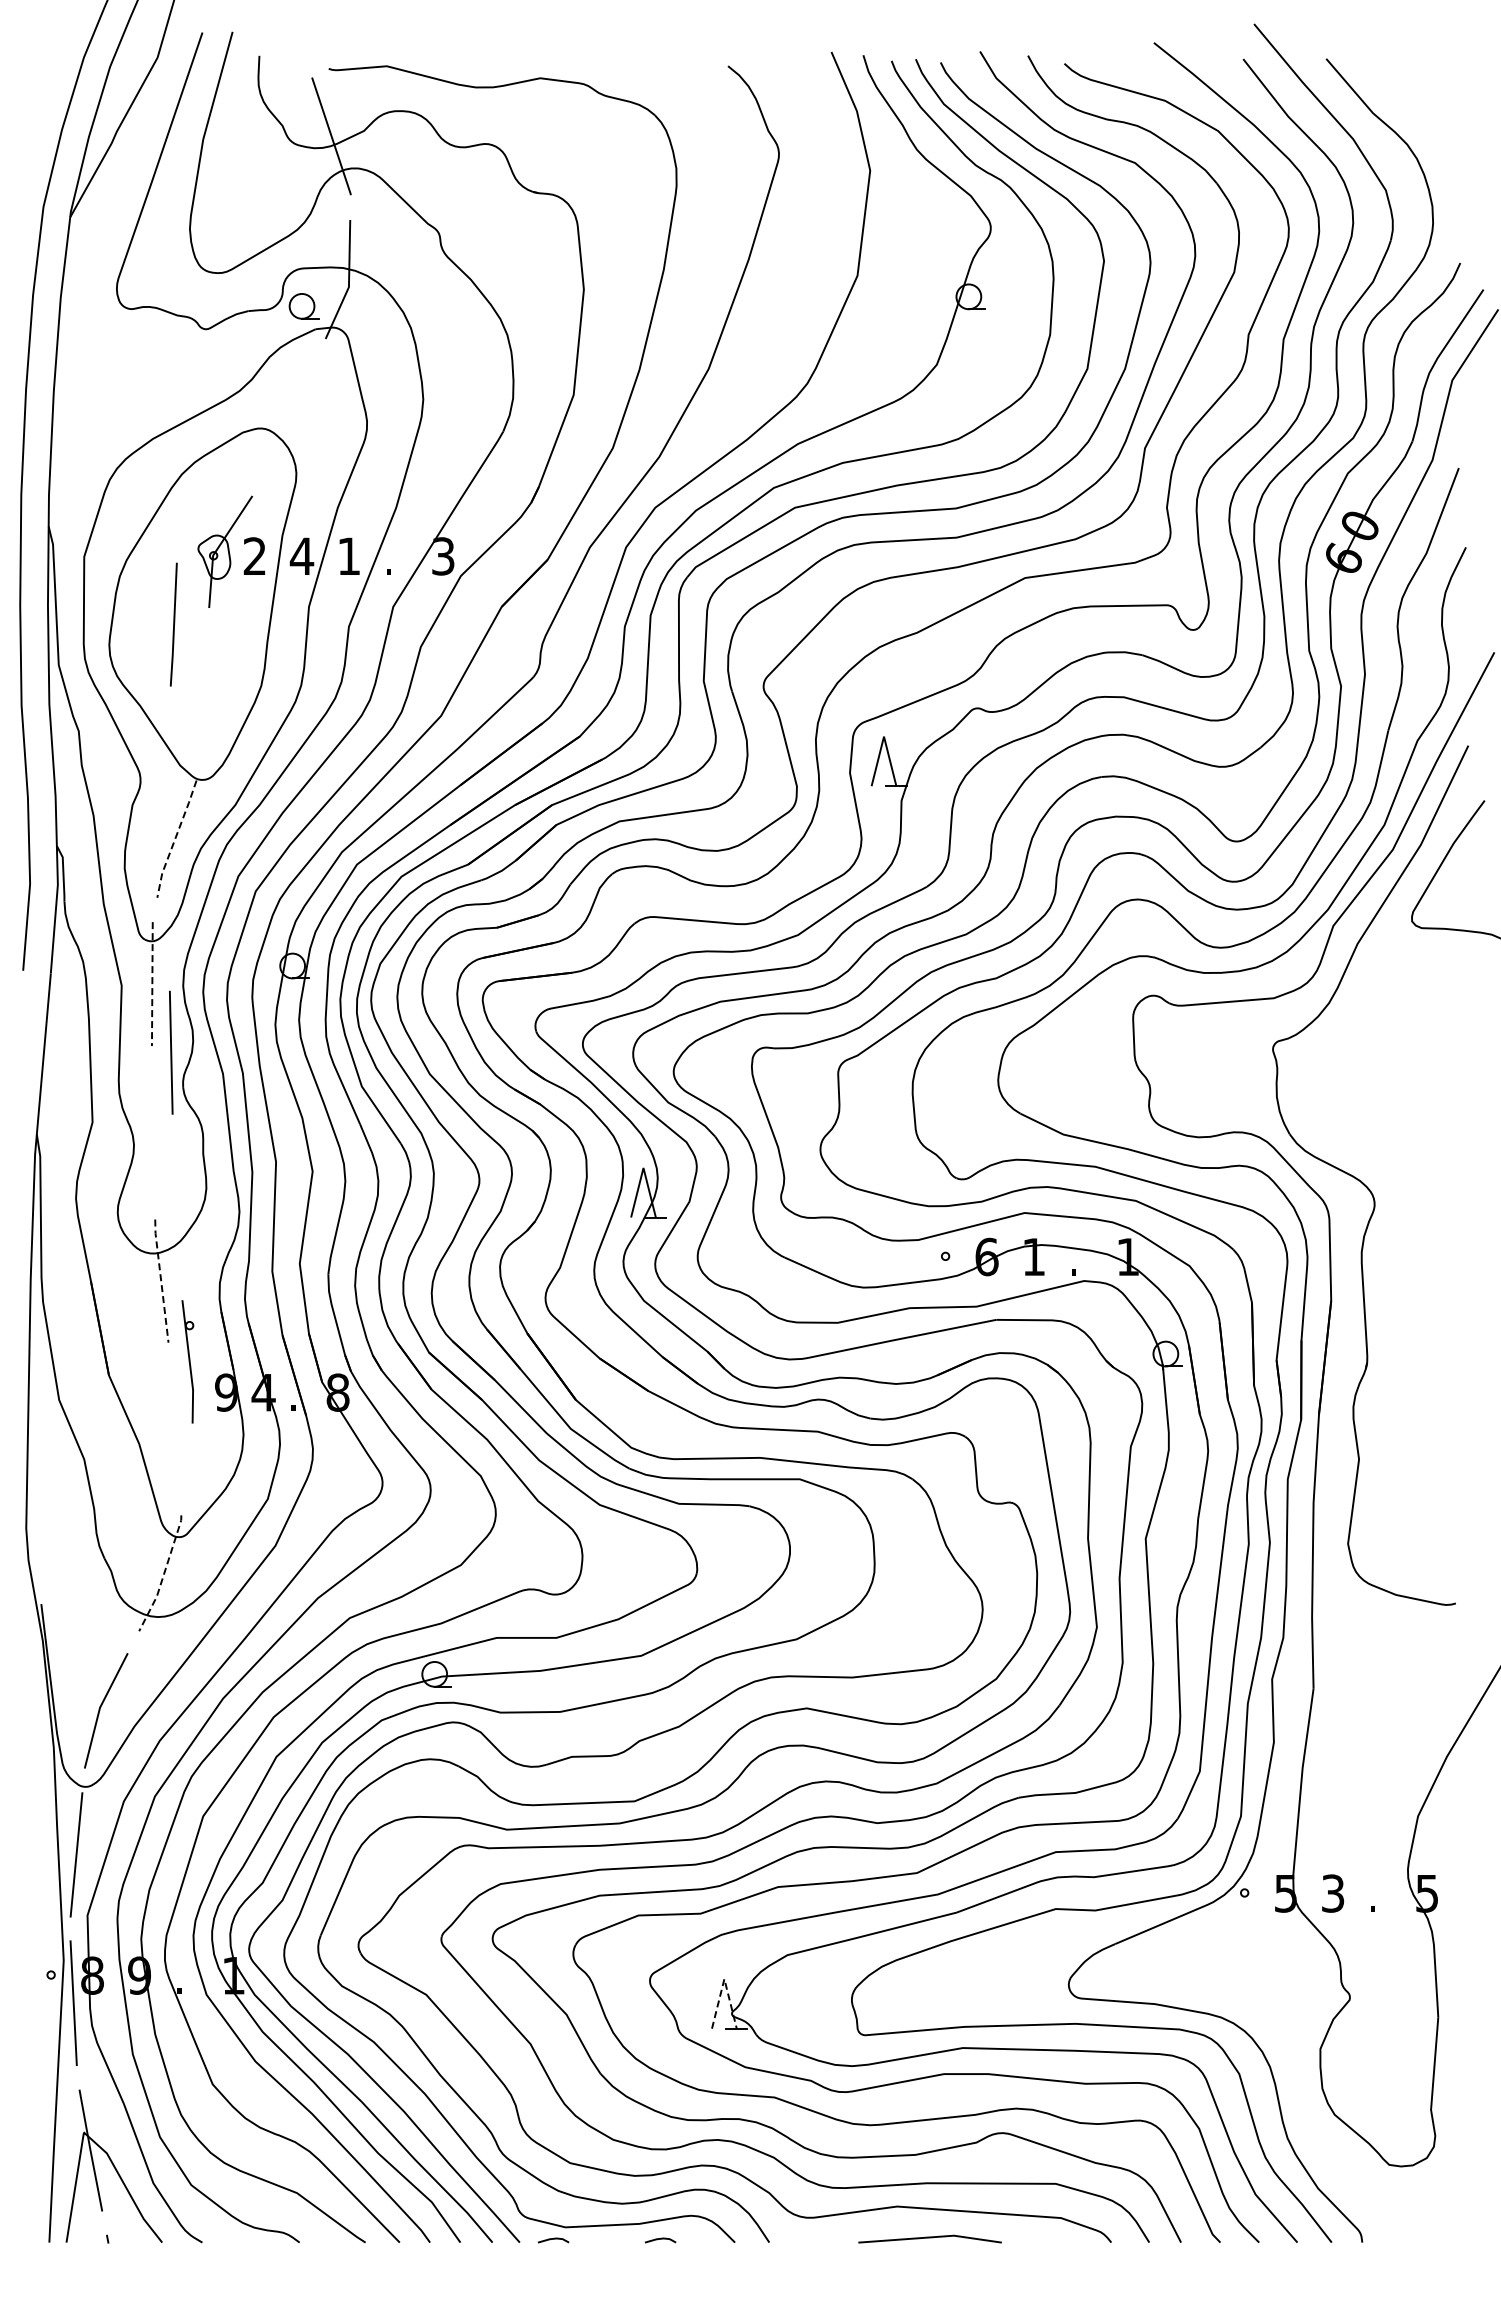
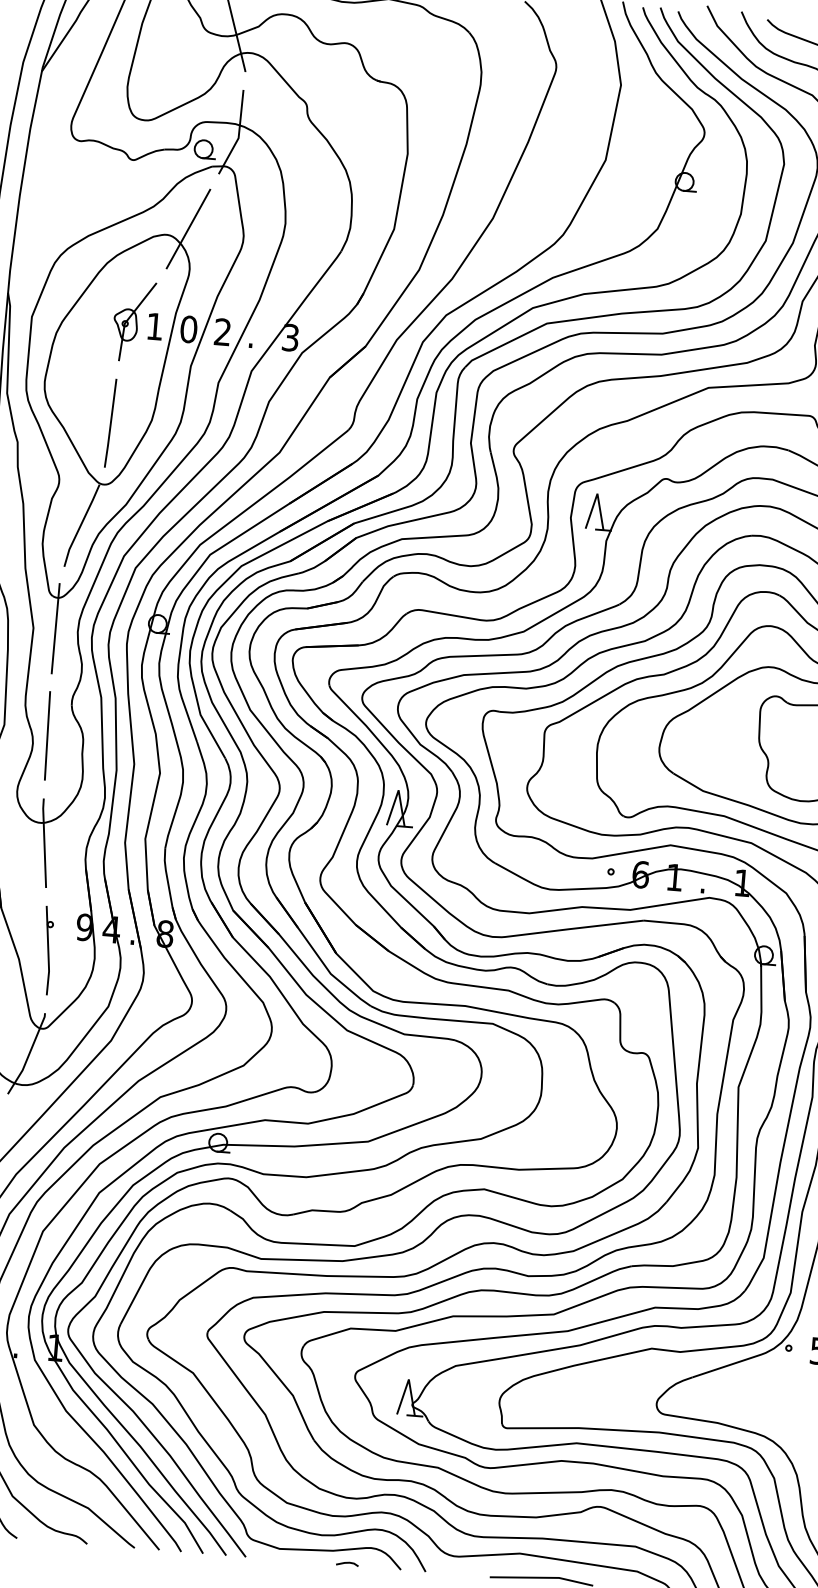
line: (289, 417) -> (188, 228), added
text: (254, 555) -> (154, 325), 2 -> 1
text: (348, 555) -> (222, 331), 1 -> 2
text: (301, 556) -> (188, 329), 4 -> 0
line: (173, 624) -> (110, 423), moved
line: (175, 839) -> (80, 525), dashed -> solid
line: (152, 984) -> (55, 629), dashed -> solid
line: (171, 1052) -> (47, 735), moved
line: (161, 1280) -> (44, 842), dashed -> solid
part: (187, 1361) -> (46, 950), moved
line: (164, 1574) -> (29, 1054), dashed -> solid
line: (724, 1979) -> (408, 1379), dashed -> solid
line: (553, 2239) -> (270, 1556), removed

